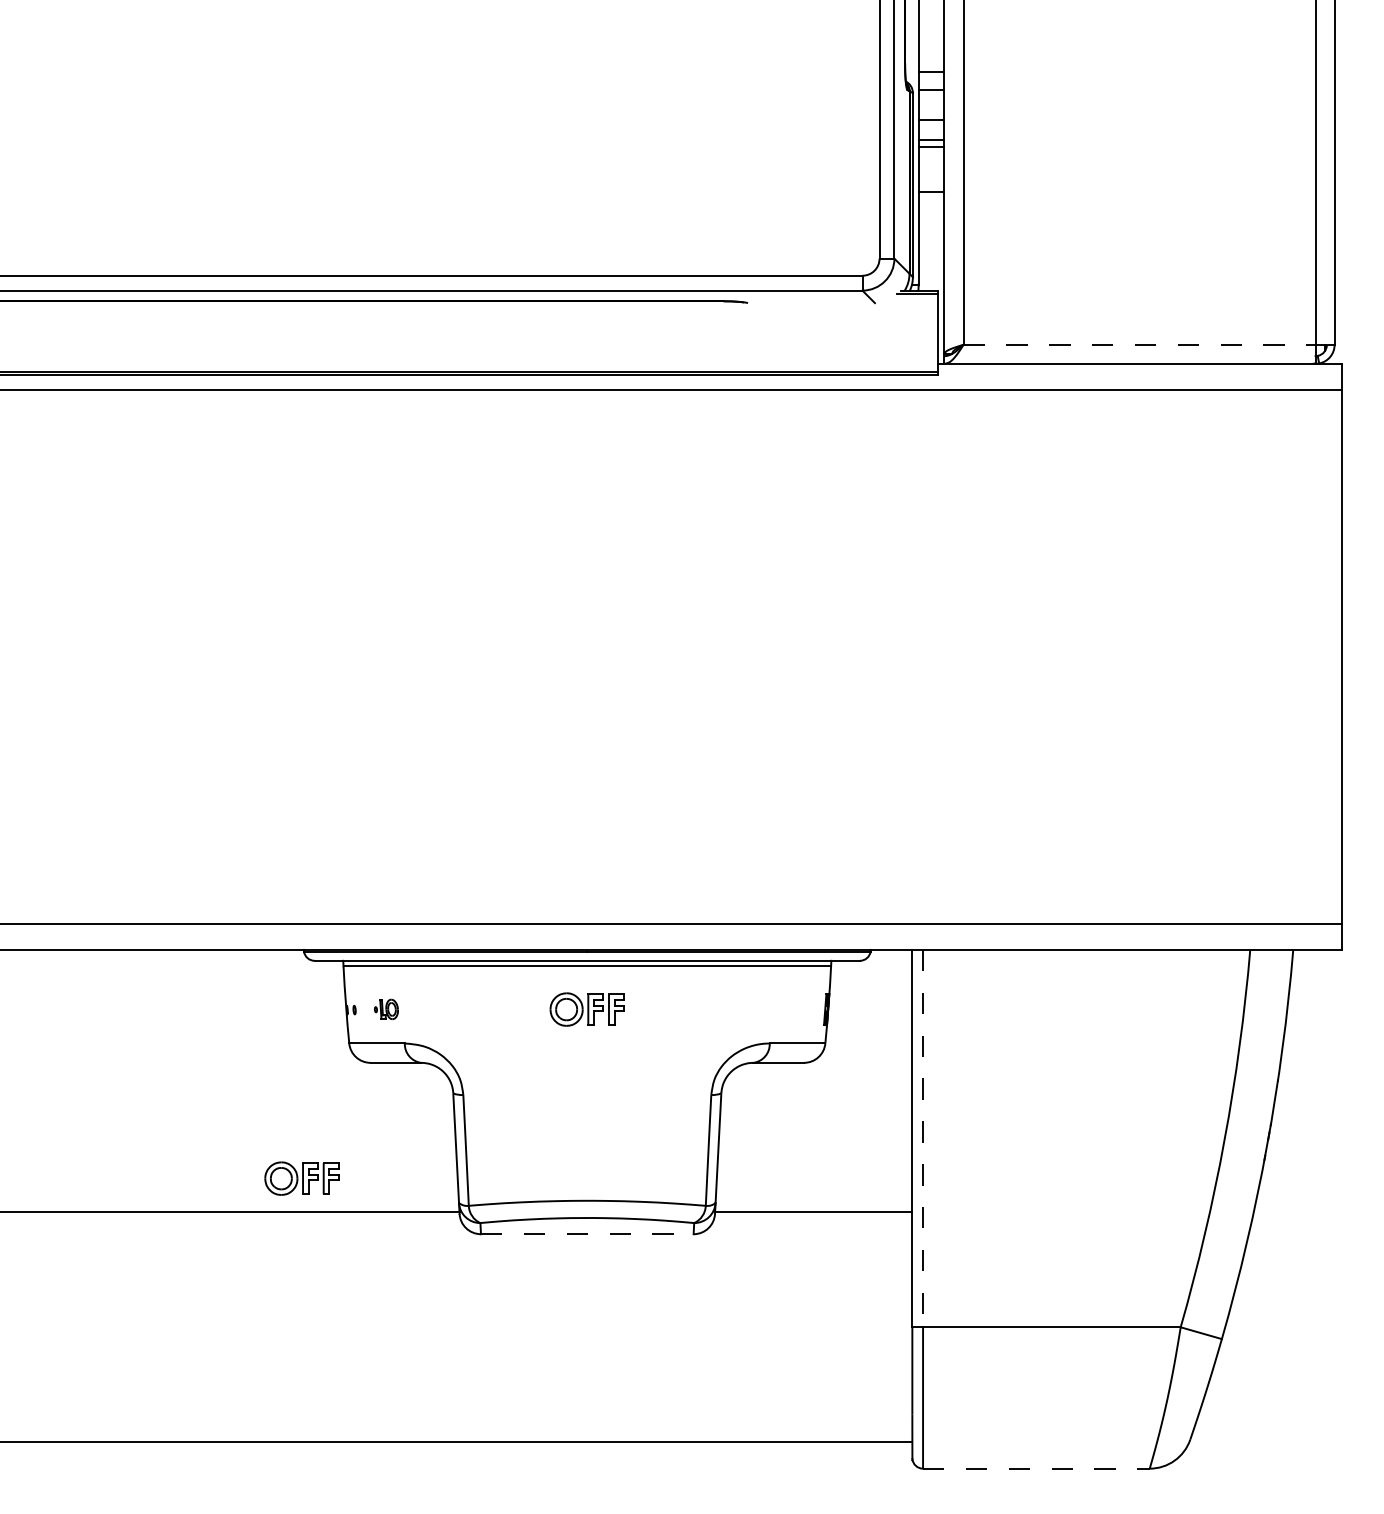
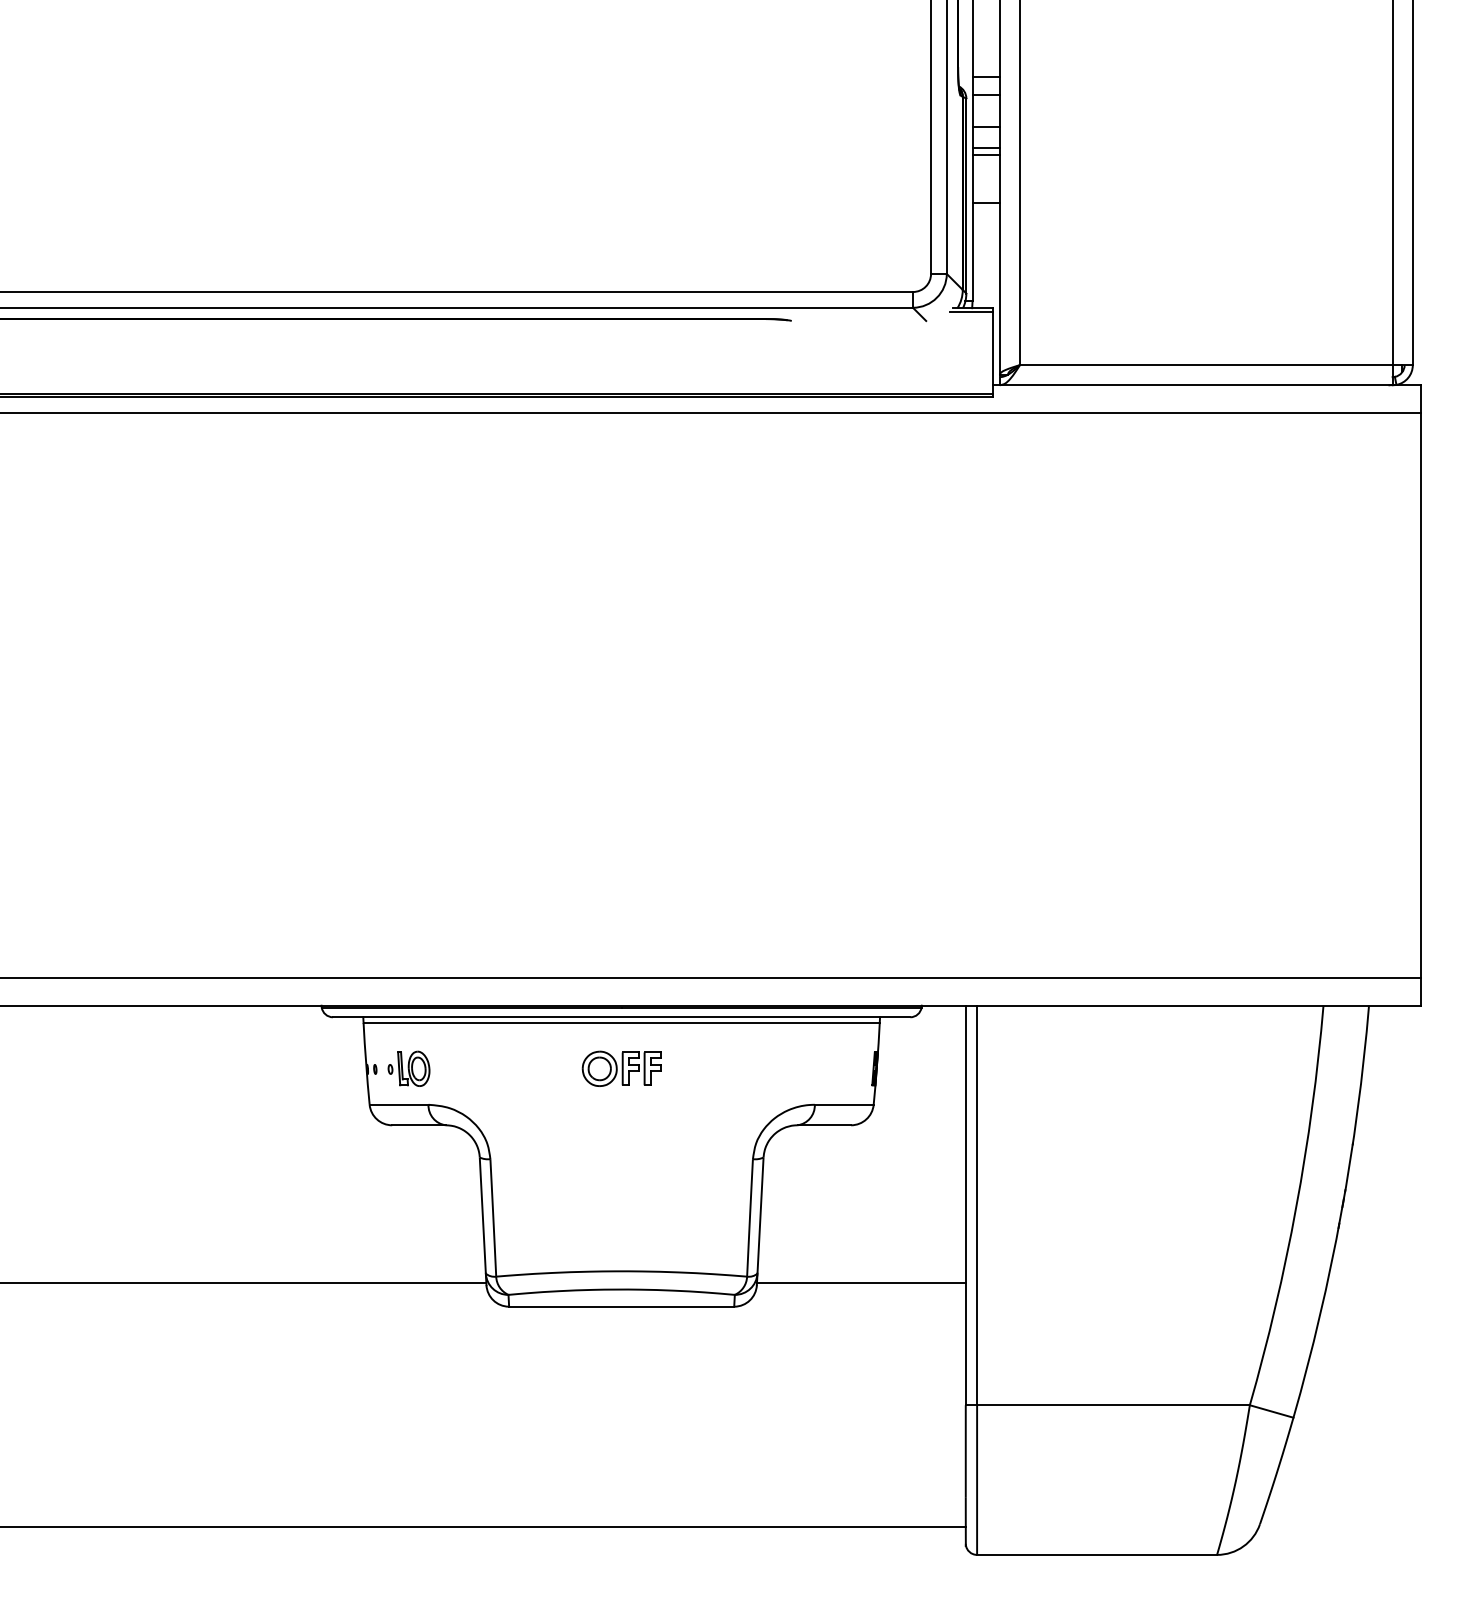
line: (1139, 345) -> (1206, 365), dashed -> solid
part: (385, 1009) -> (408, 1068), size x1.67
line: (923, 1138) -> (977, 1205), dashed -> solid
part: (301, 1178) -> (319, 1247), removed
line: (587, 1234) -> (621, 1306), dashed -> solid
line: (1036, 1468) -> (1097, 1554), dashed -> solid

